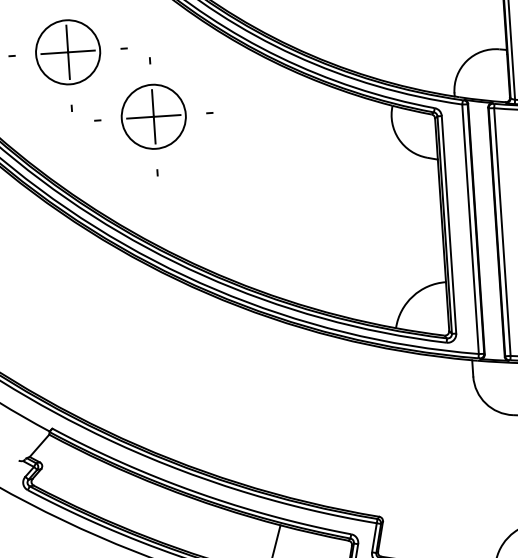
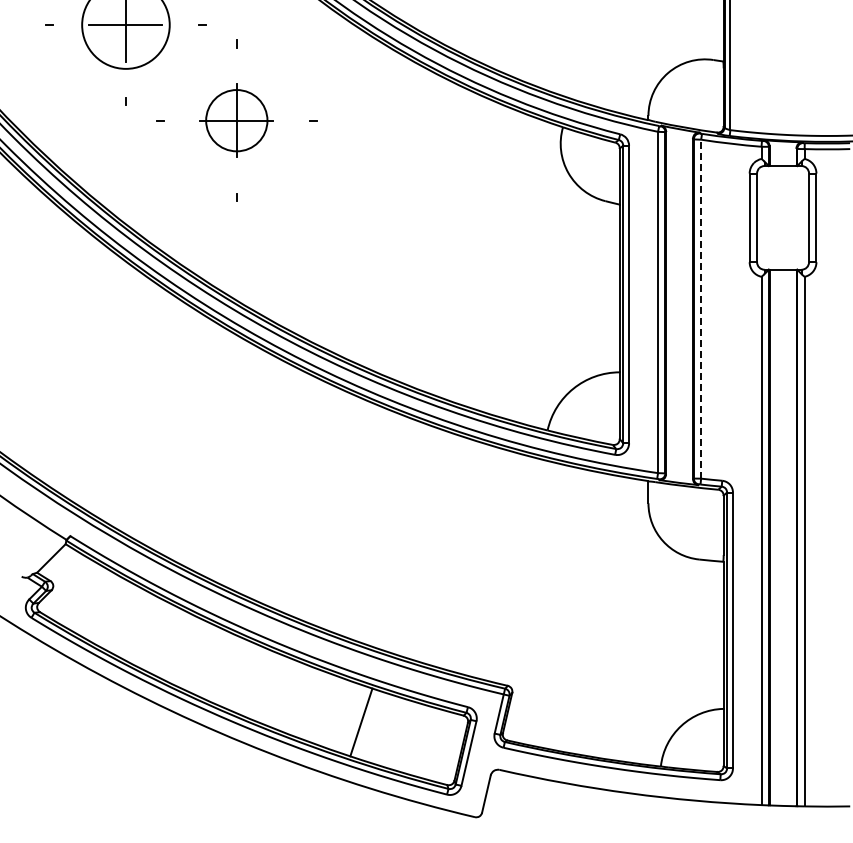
circle: (153, 116) -> (236, 120), size x0.7
line: (502, 231) -> (701, 308), solid -> dashed

